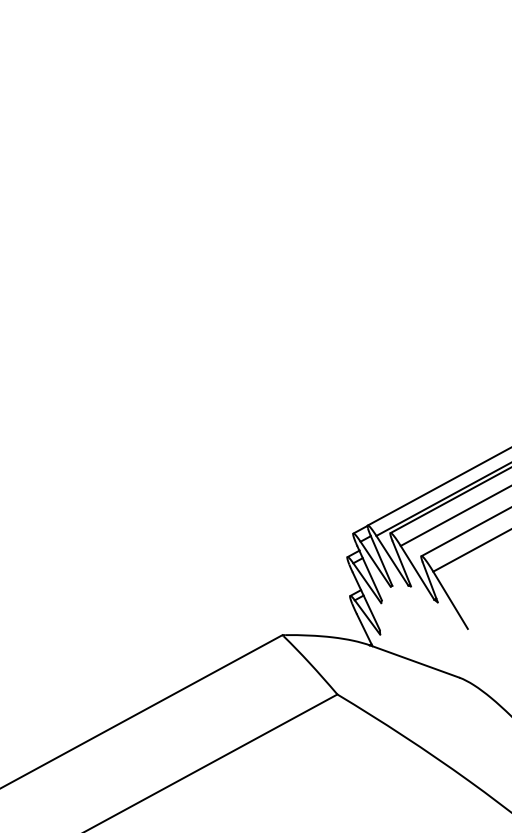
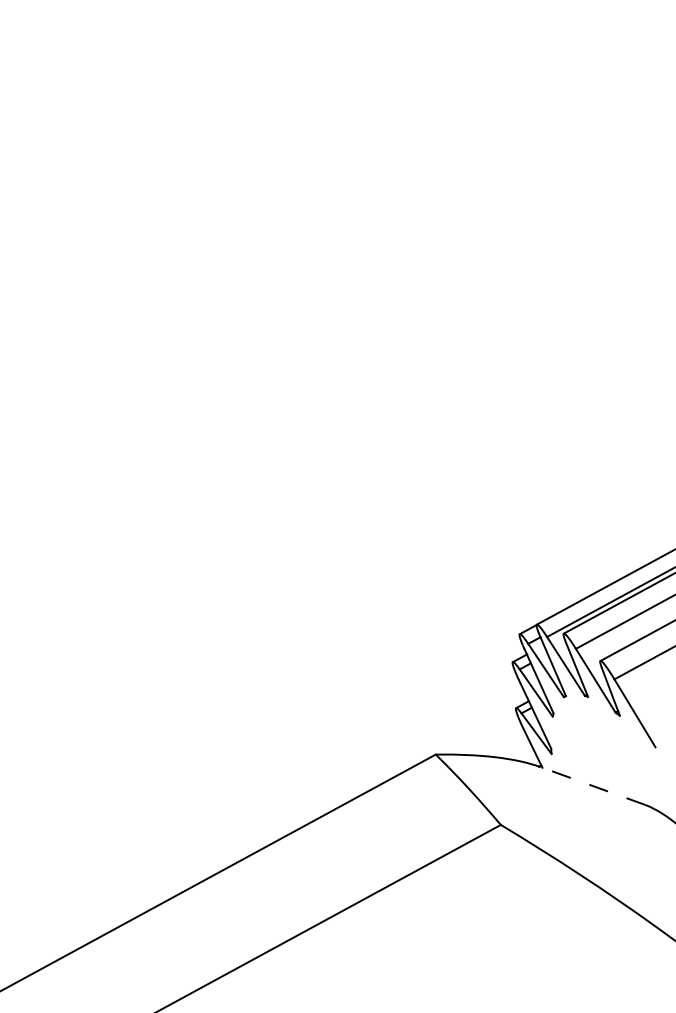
line: (413, 661) -> (591, 785), solid -> dashed

